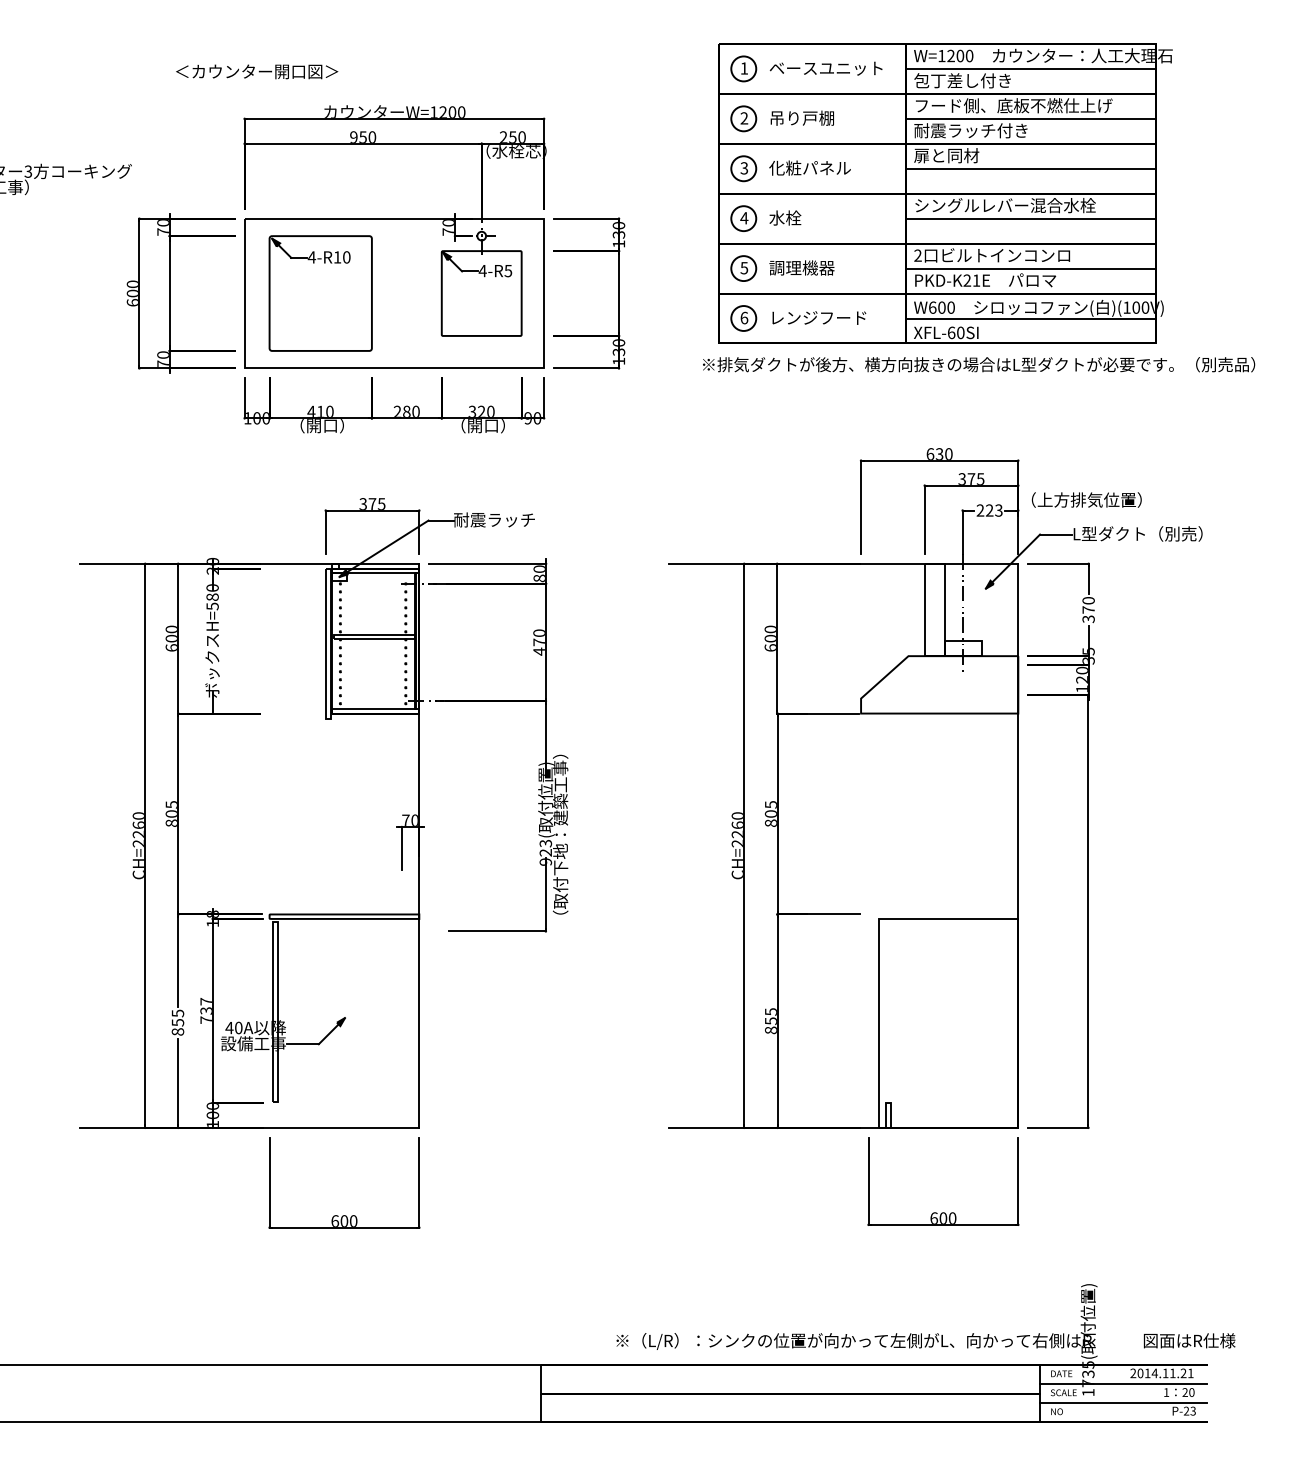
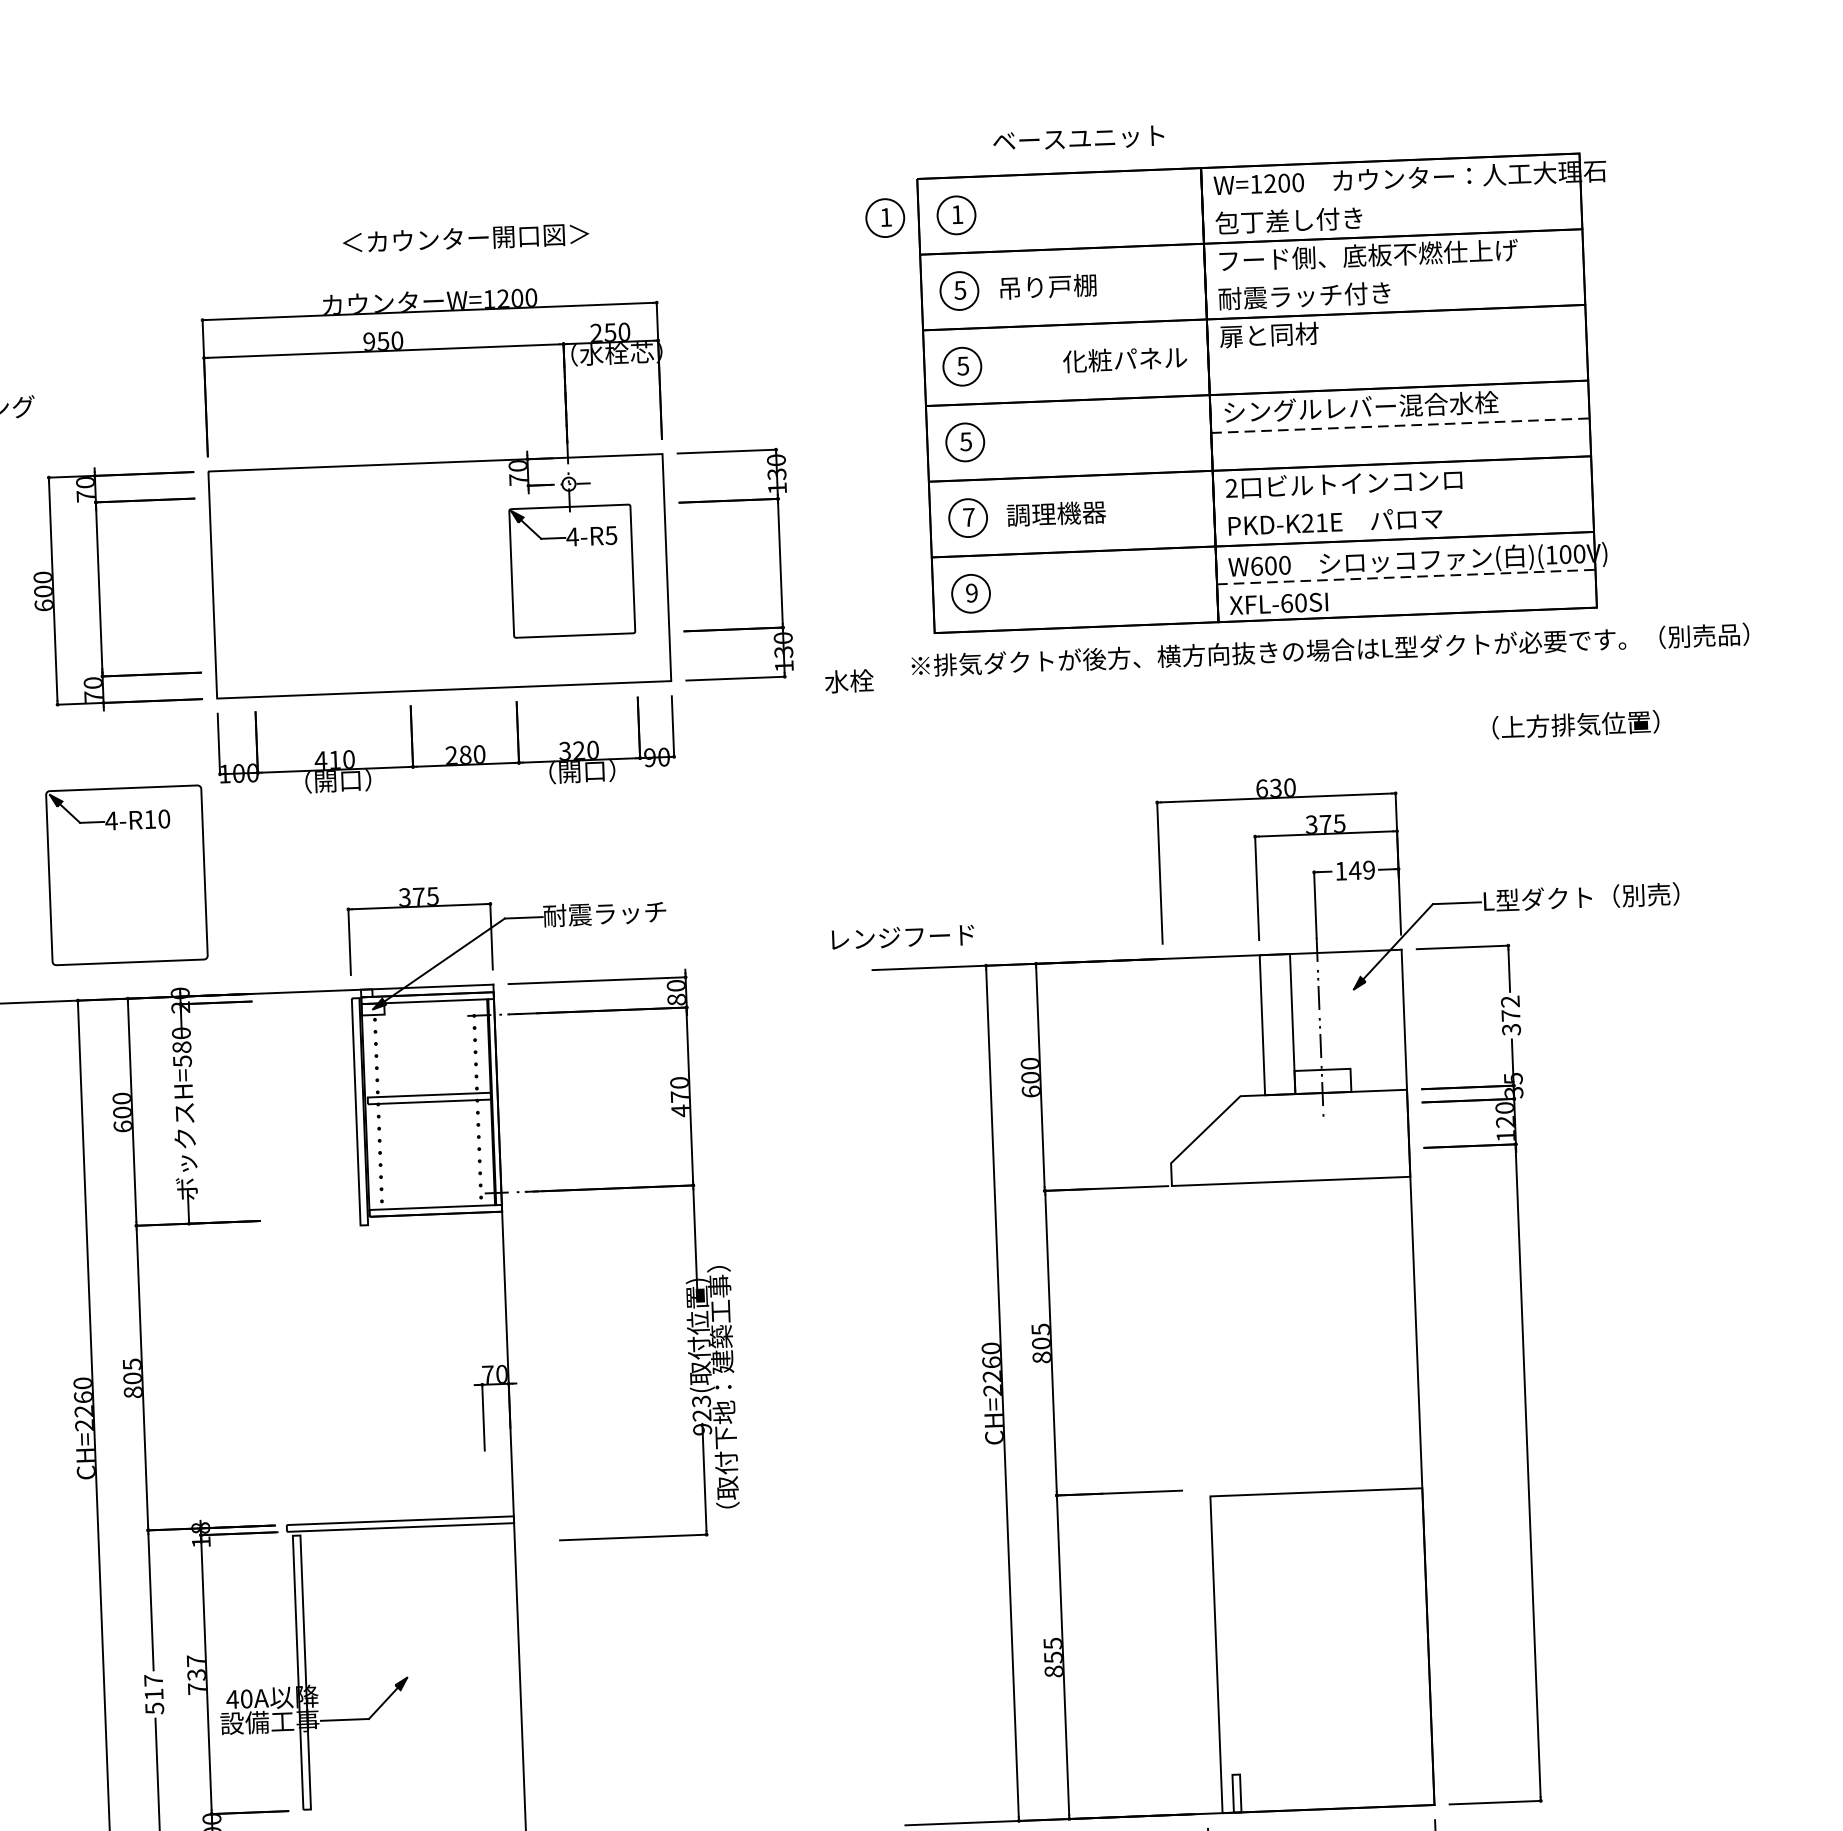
part: (696, 68) -> (884, 217), added
text: (825, 68) -> (1077, 138), moved
line: (1030, 68) -> (1391, 198), removed
text: (257, 71) -> (466, 238), moved
text: (744, 118) -> (960, 290), 2 -> 5
line: (1030, 118) -> (1394, 273), removed
text: (744, 167) -> (963, 364), 3 -> 5
text: (809, 167) -> (1124, 358), moved
line: (1030, 168) -> (1397, 349), removed
text: (785, 217) -> (849, 680), moved
text: (744, 218) -> (966, 442), 4 -> 5
line: (1030, 218) -> (1400, 425), solid -> dashed
text: (744, 268) -> (969, 517), 5 -> 7
line: (1030, 268) -> (1402, 501), removed
part: (320, 293) -> (126, 875), moved
text: (744, 317) -> (972, 592), 6 -> 9
text: (819, 317) -> (903, 936), moved
line: (1030, 318) -> (1405, 577), solid -> dashed
text: (1086, 499) -> (1575, 723), moved
text: (989, 510) -> (1354, 870), 223 -> 149
text: (1088, 600) -> (1510, 1001), 370 -> 372
text: (177, 1022) -> (153, 1694), 855 -> 517

